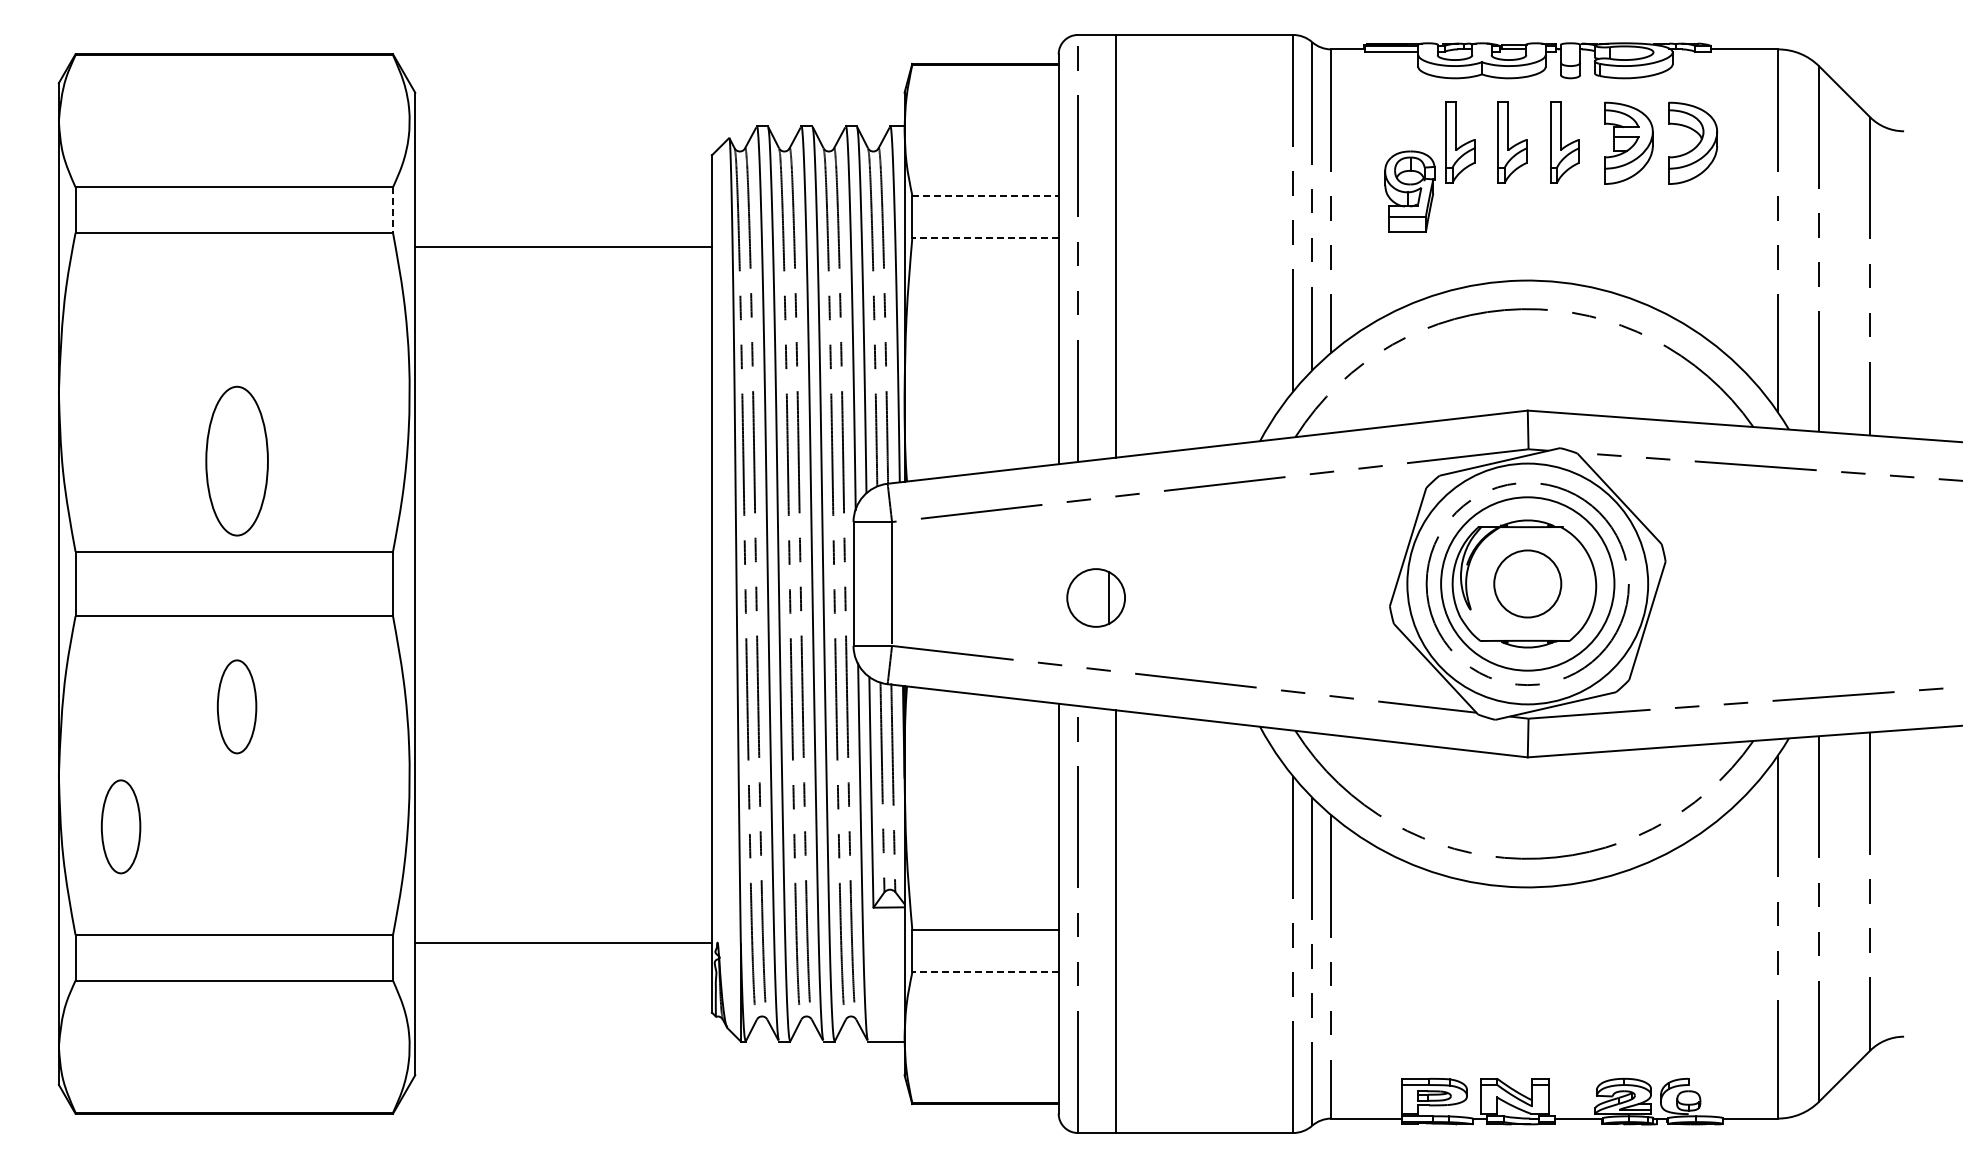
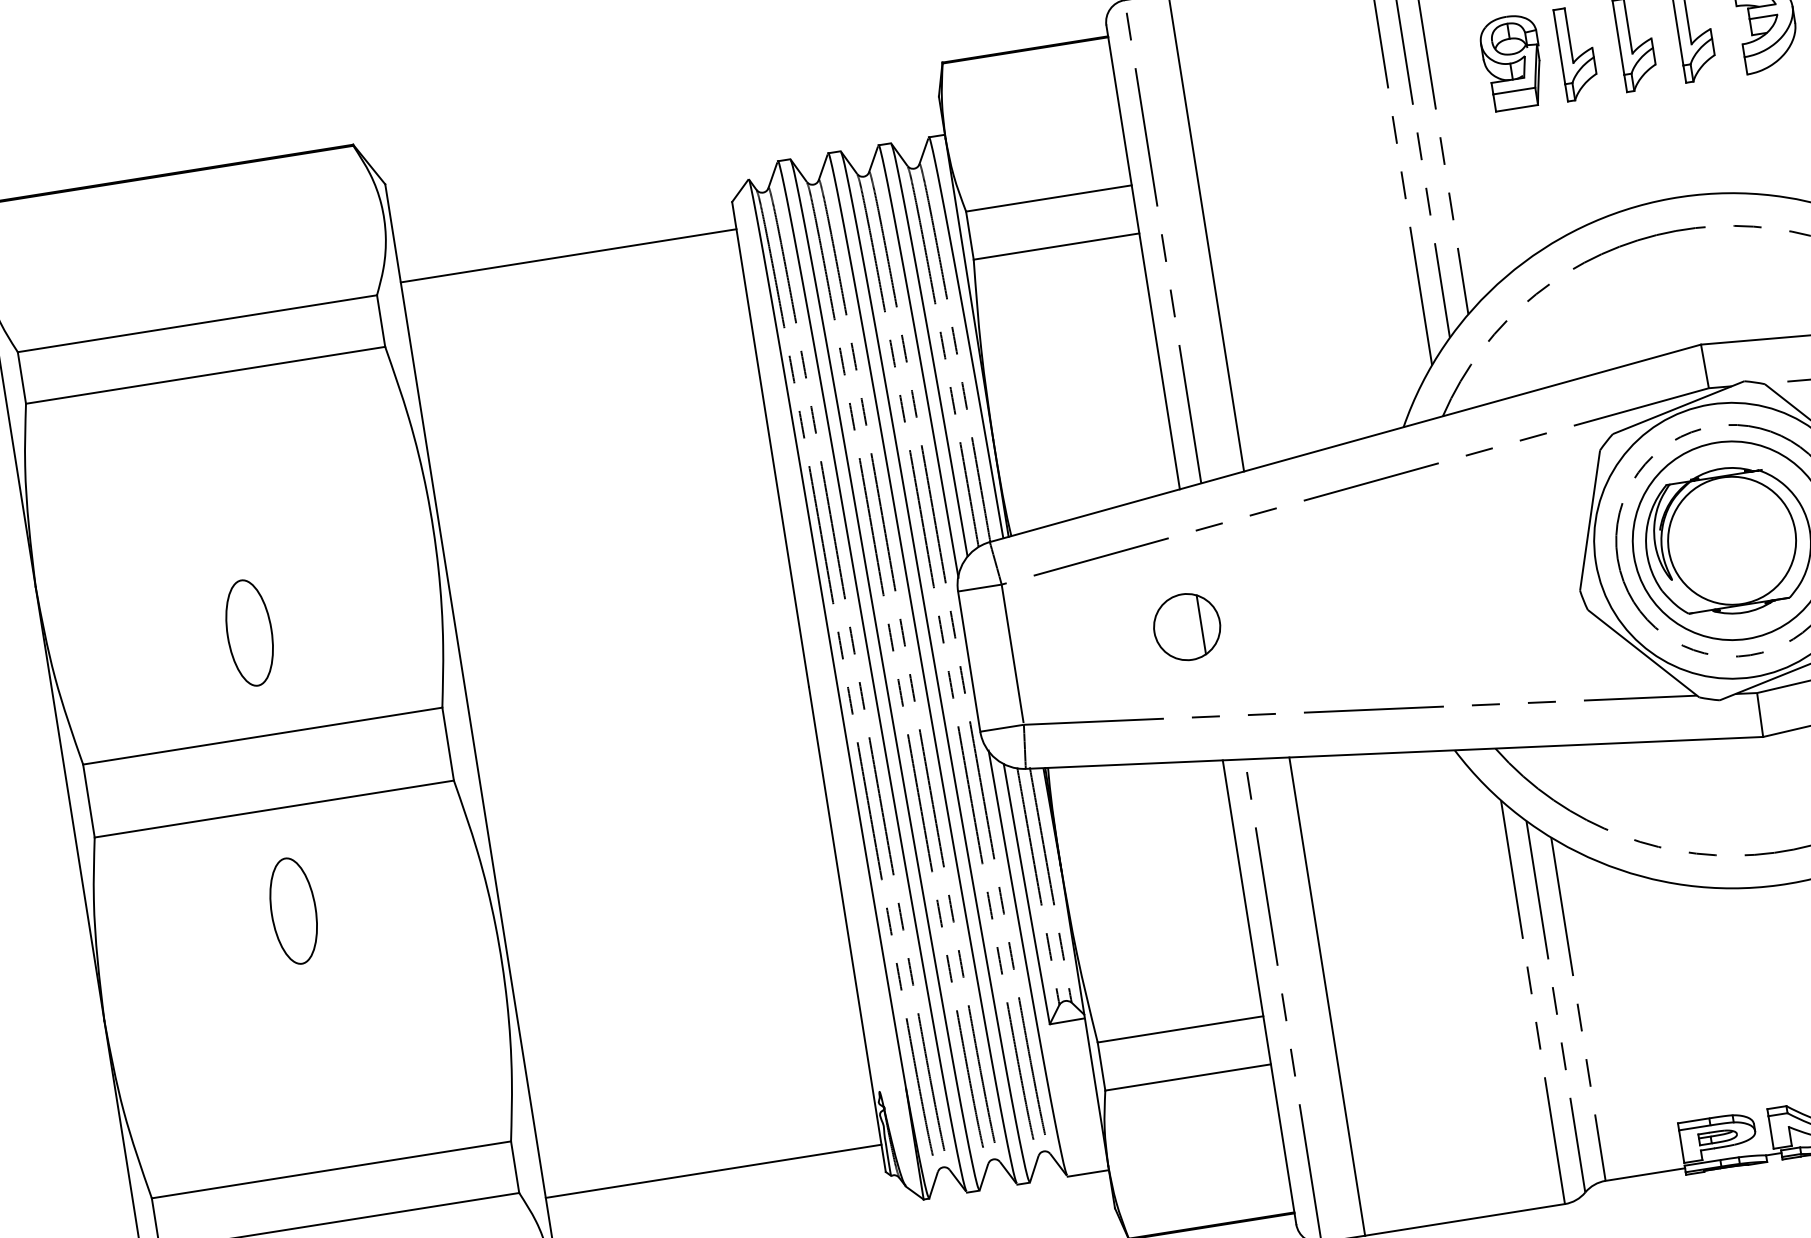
part: (1409, 191) -> (1512, 62), moved
line: (986, 195) -> (1050, 198), dashed -> solid
line: (393, 210) -> (381, 321), dashed -> solid
line: (985, 238) -> (1056, 247), dashed -> solid
line: (563, 247) -> (568, 255), moved
part: (236, 460) -> (248, 632), size x0.62
circle: (1527, 583) -> (1731, 540), size x1.67
part: (1095, 597) -> (1186, 626), moved
part: (120, 826) -> (183, 1067), removed
line: (563, 942) -> (713, 1171), moved
line: (985, 972) -> (1188, 1077), dashed -> solid

